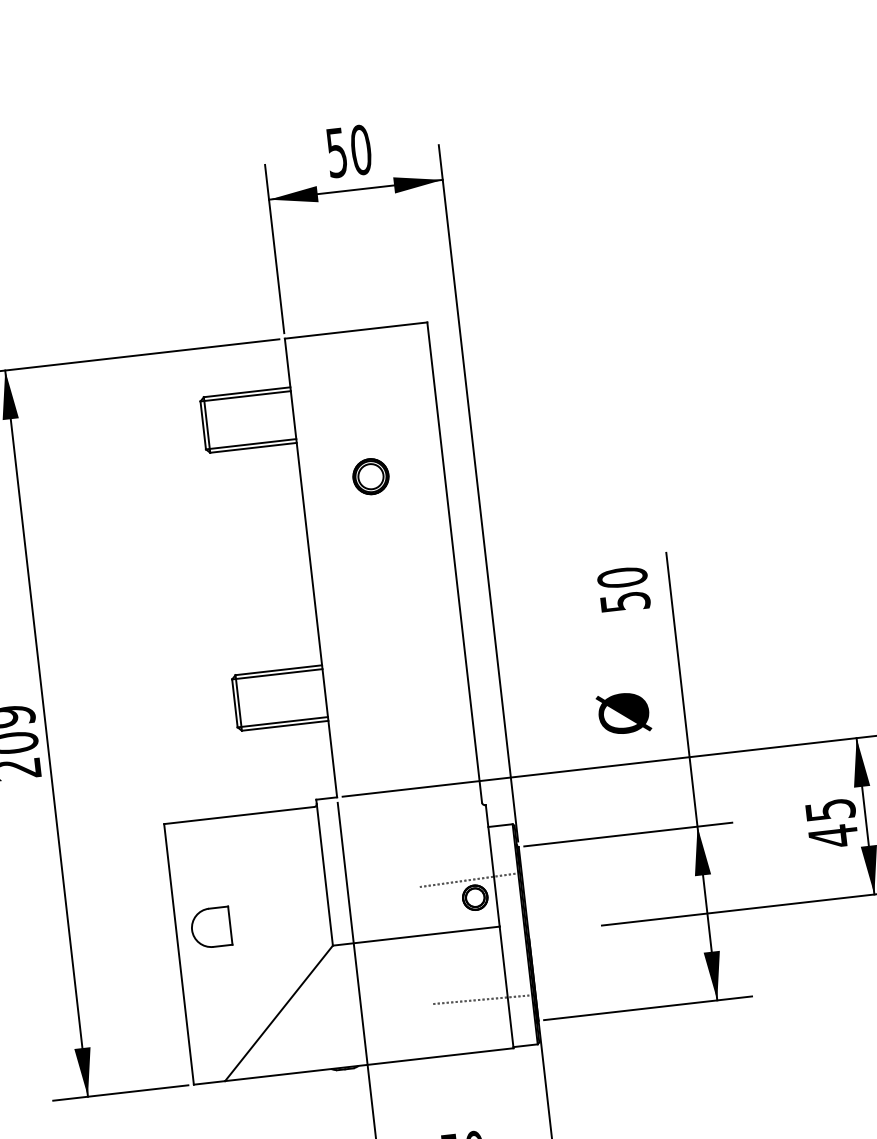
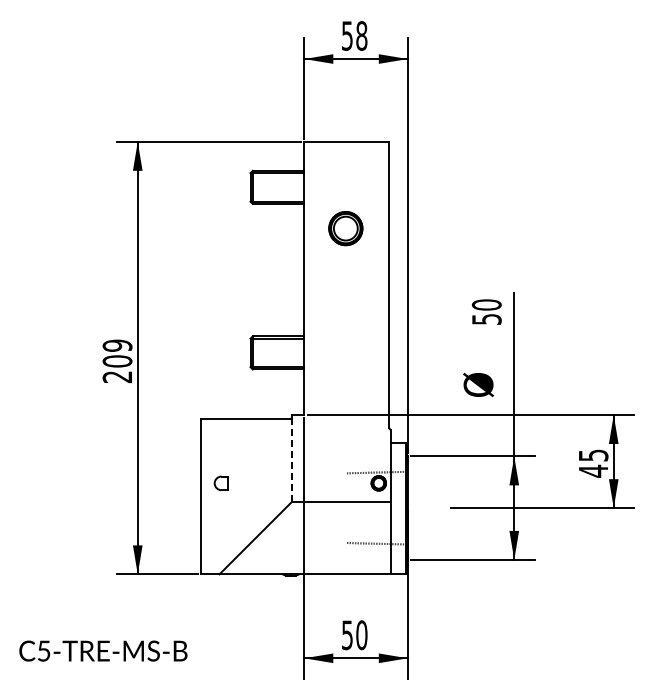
text: (360, 149) -> (361, 35), 50 -> 58
part: (370, 476) -> (345, 228), size x1.6
line: (324, 876) -> (291, 460), solid -> dashed
part: (211, 928) -> (221, 483), size x0.6

